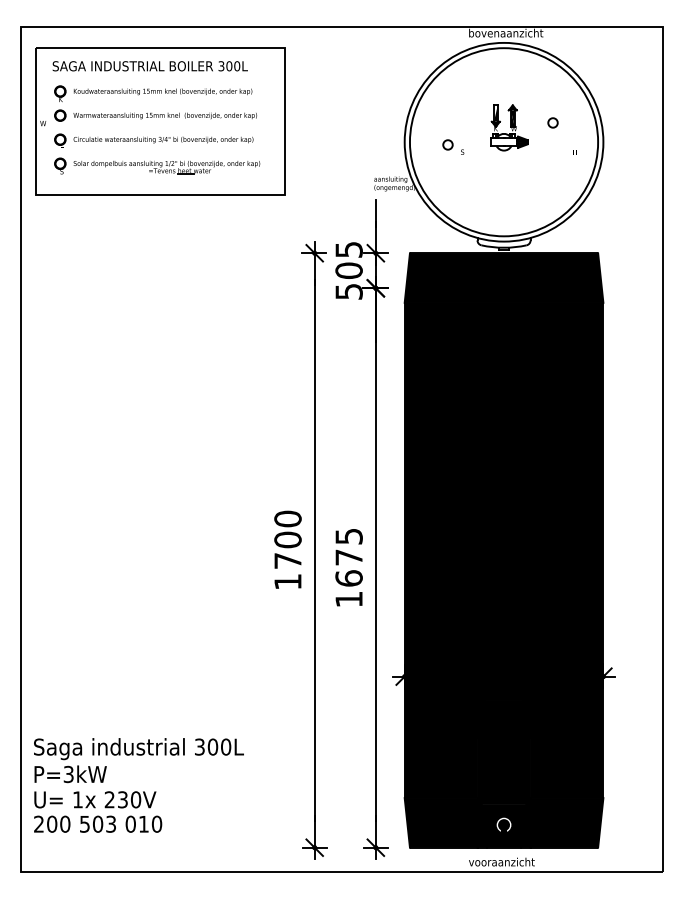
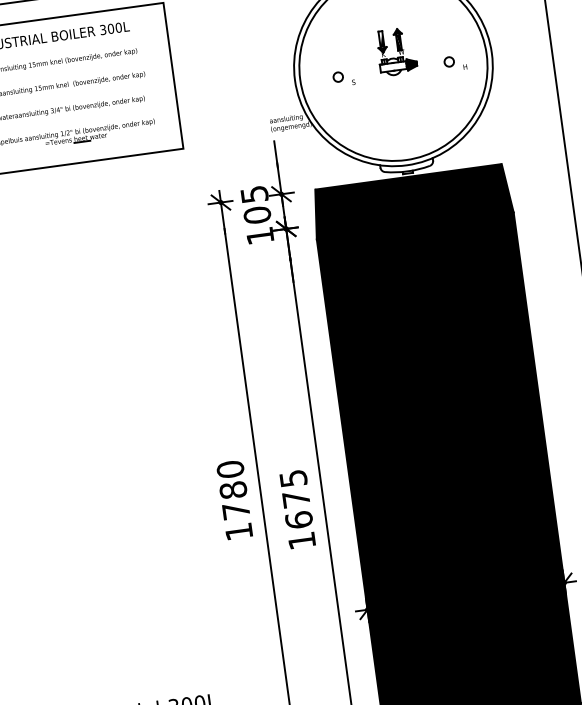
circle: (552, 122) -> (448, 61), moved
text: (348, 291) -> (259, 235), 505 -> 105
text: (287, 539) -> (232, 489), 1700 -> 1780

